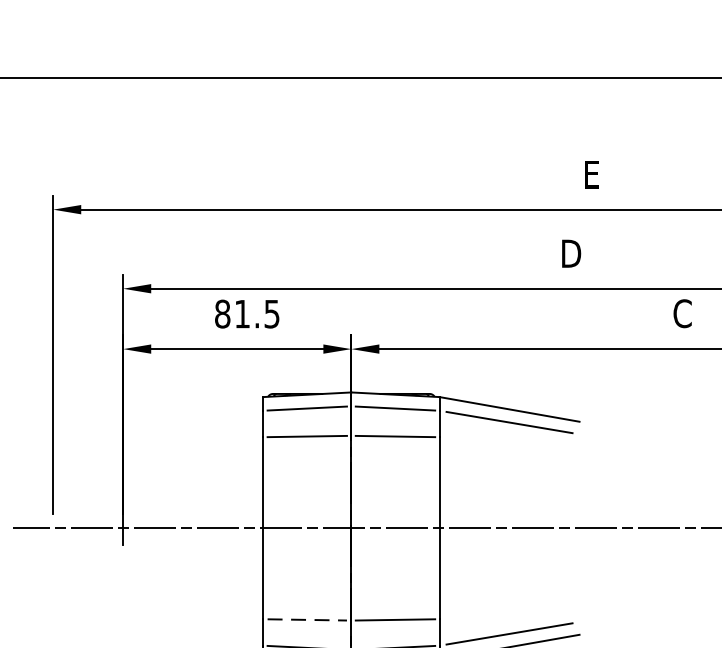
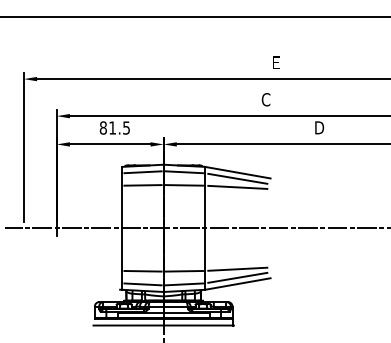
text: (570, 253) -> (266, 99), D -> C
text: (683, 312) -> (319, 127), C -> D
line: (508, 438) -> (237, 186), added
line: (508, 613) -> (237, 268), added
line: (308, 620) -> (143, 271), dashed -> solid

